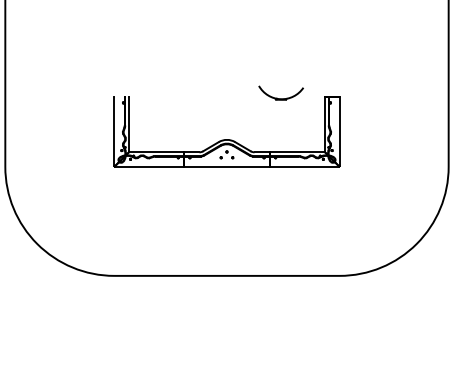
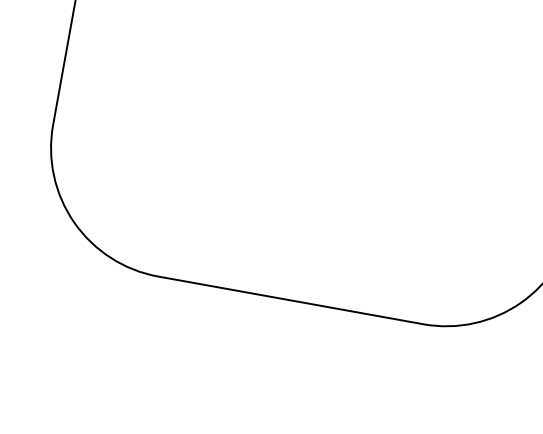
part: (226, 139) -> (319, 139), removed

